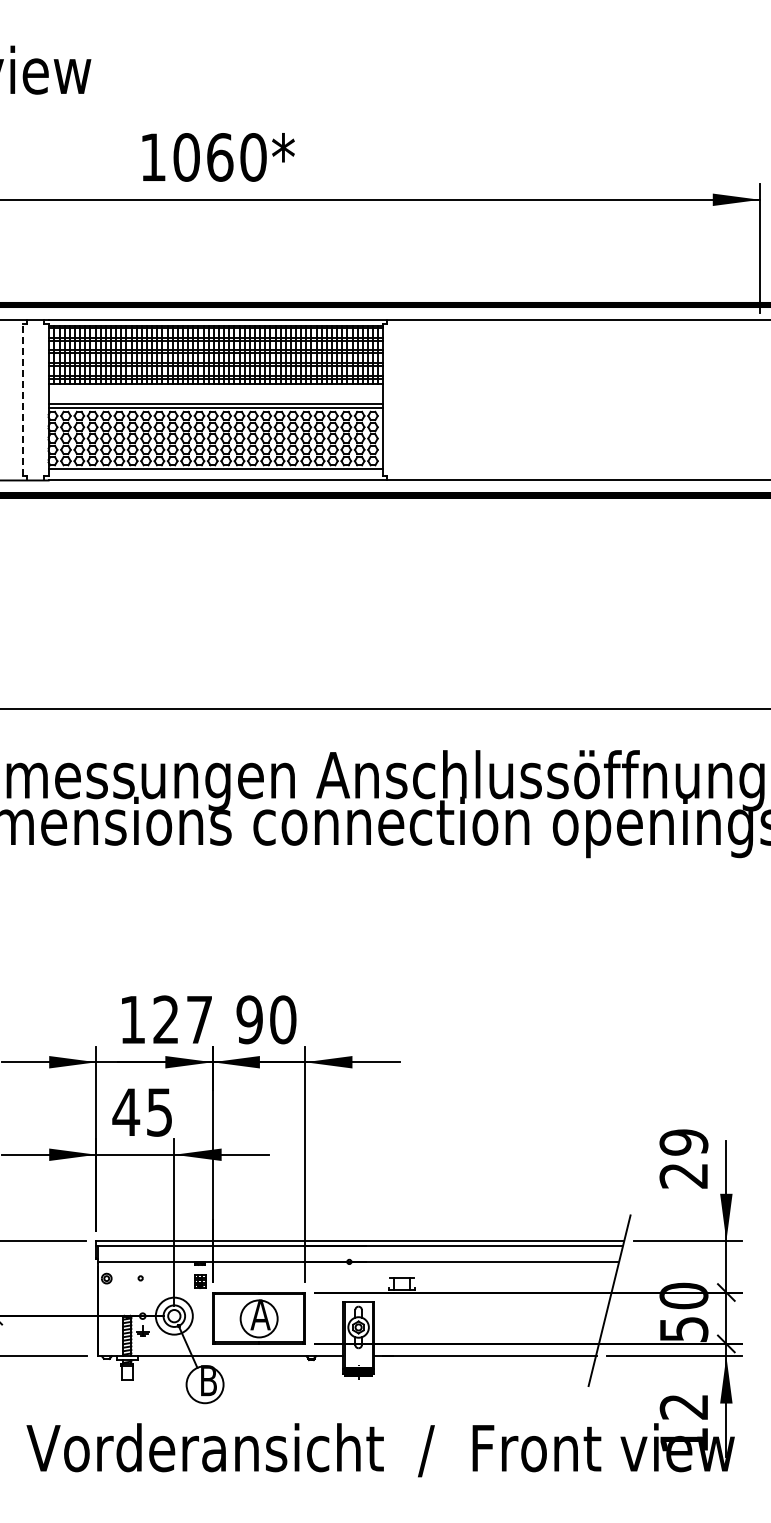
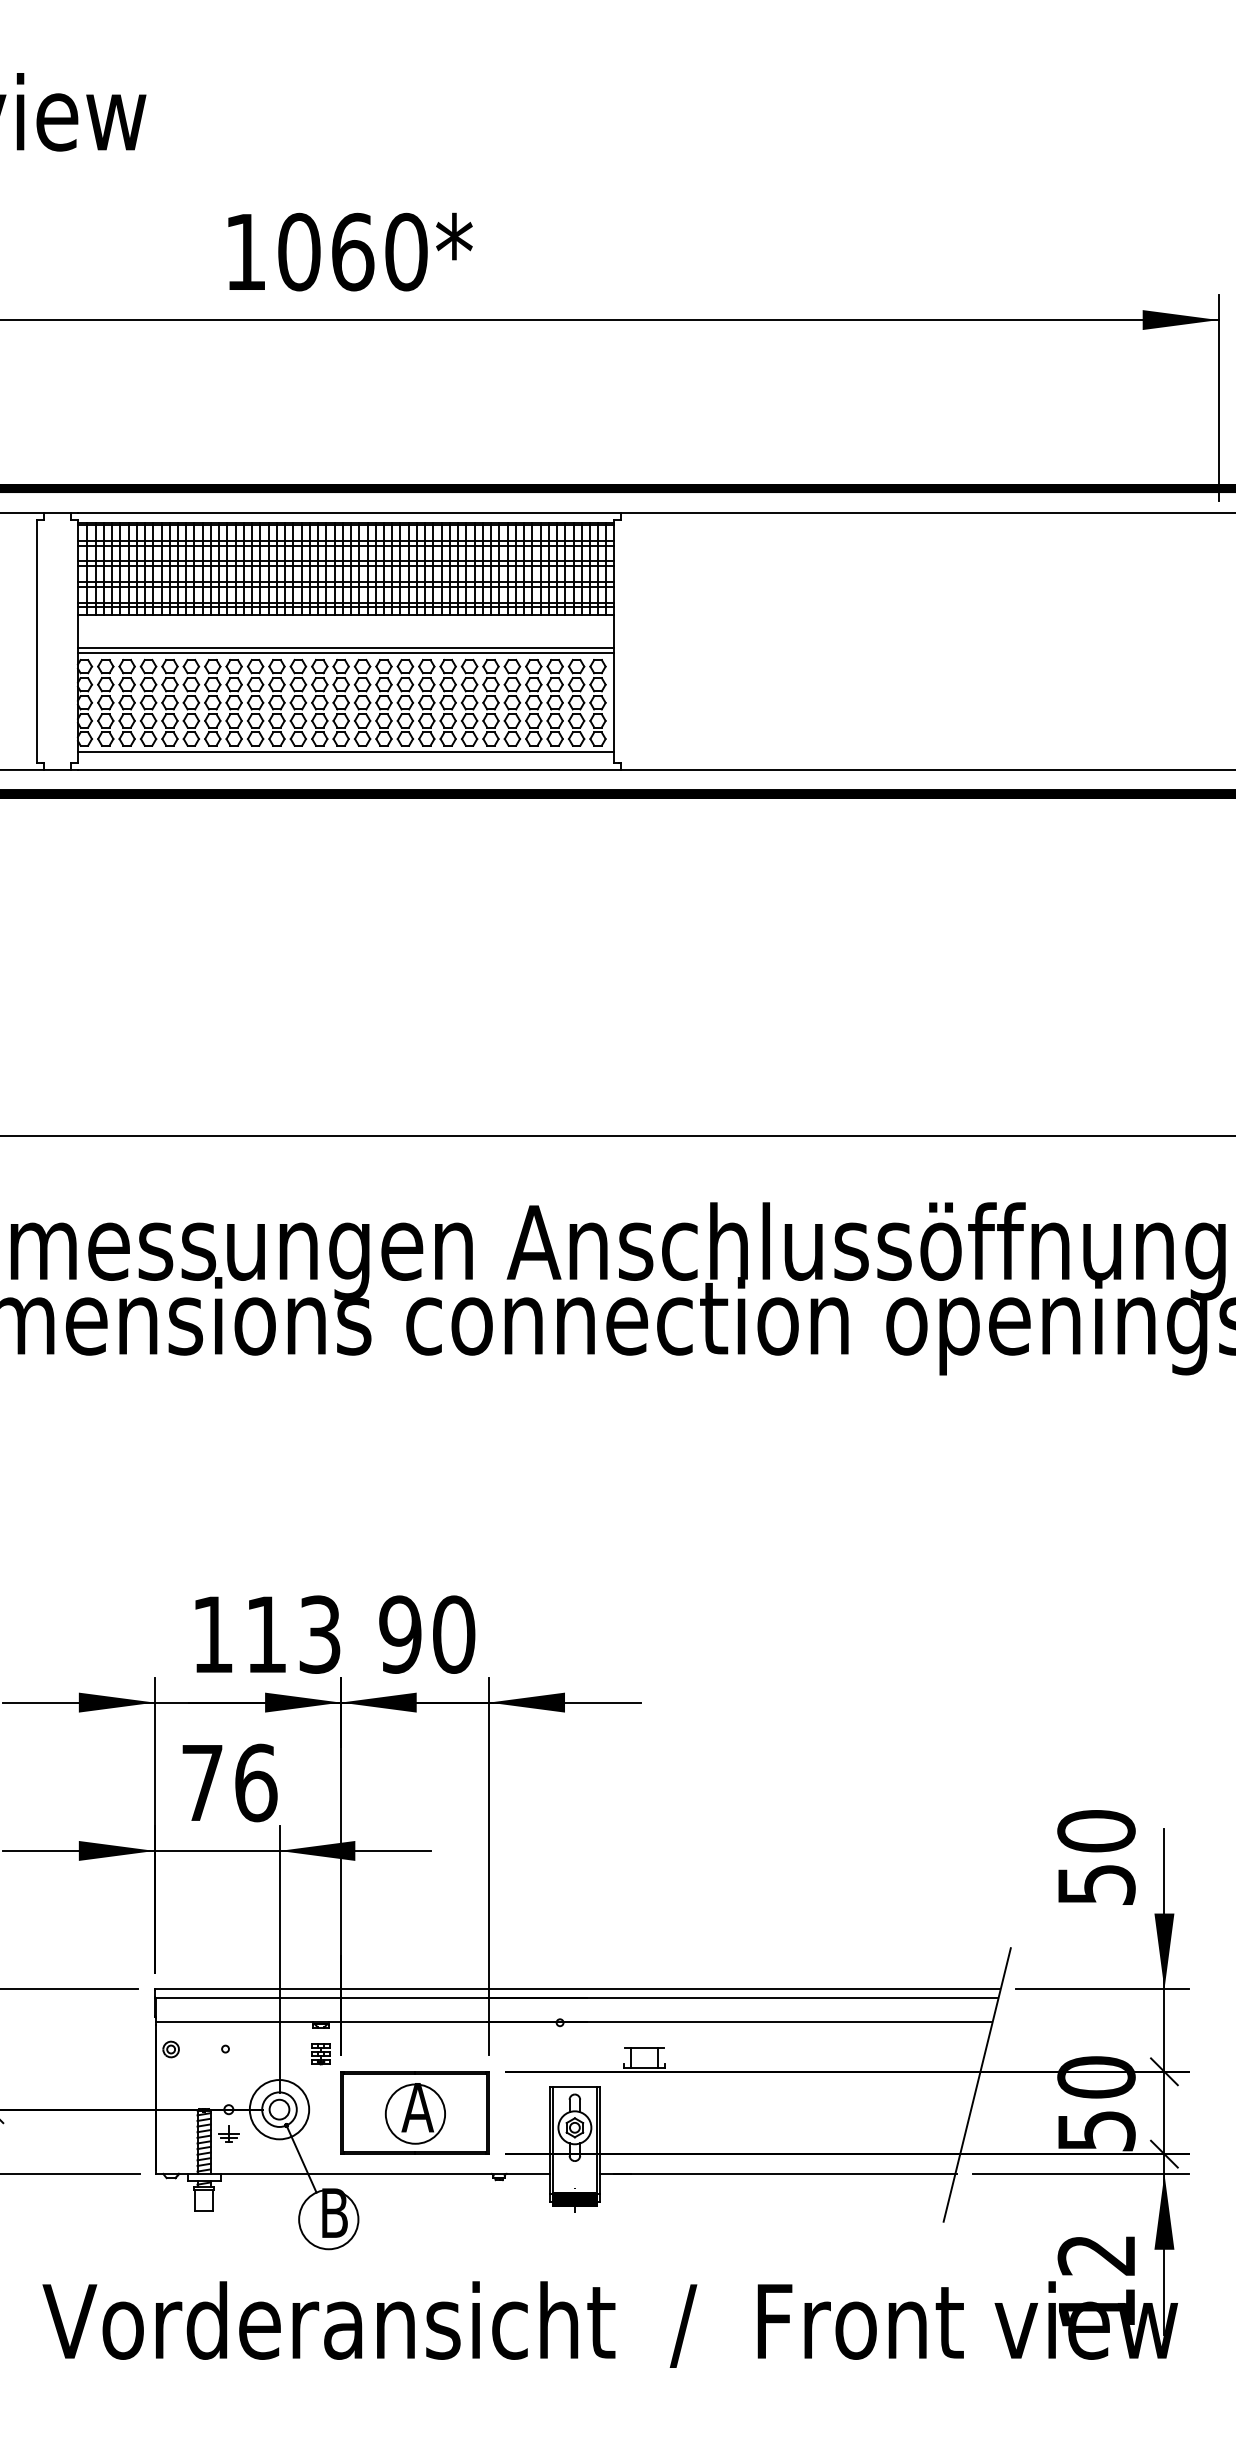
line: (22, 400) -> (36, 641), dashed -> solid
text: (182, 1019) -> (292, 1634), 127 -> 113
text: (142, 1111) -> (228, 1781), 45 -> 76
text: (683, 1158) -> (1095, 1856), 29 -> 50

